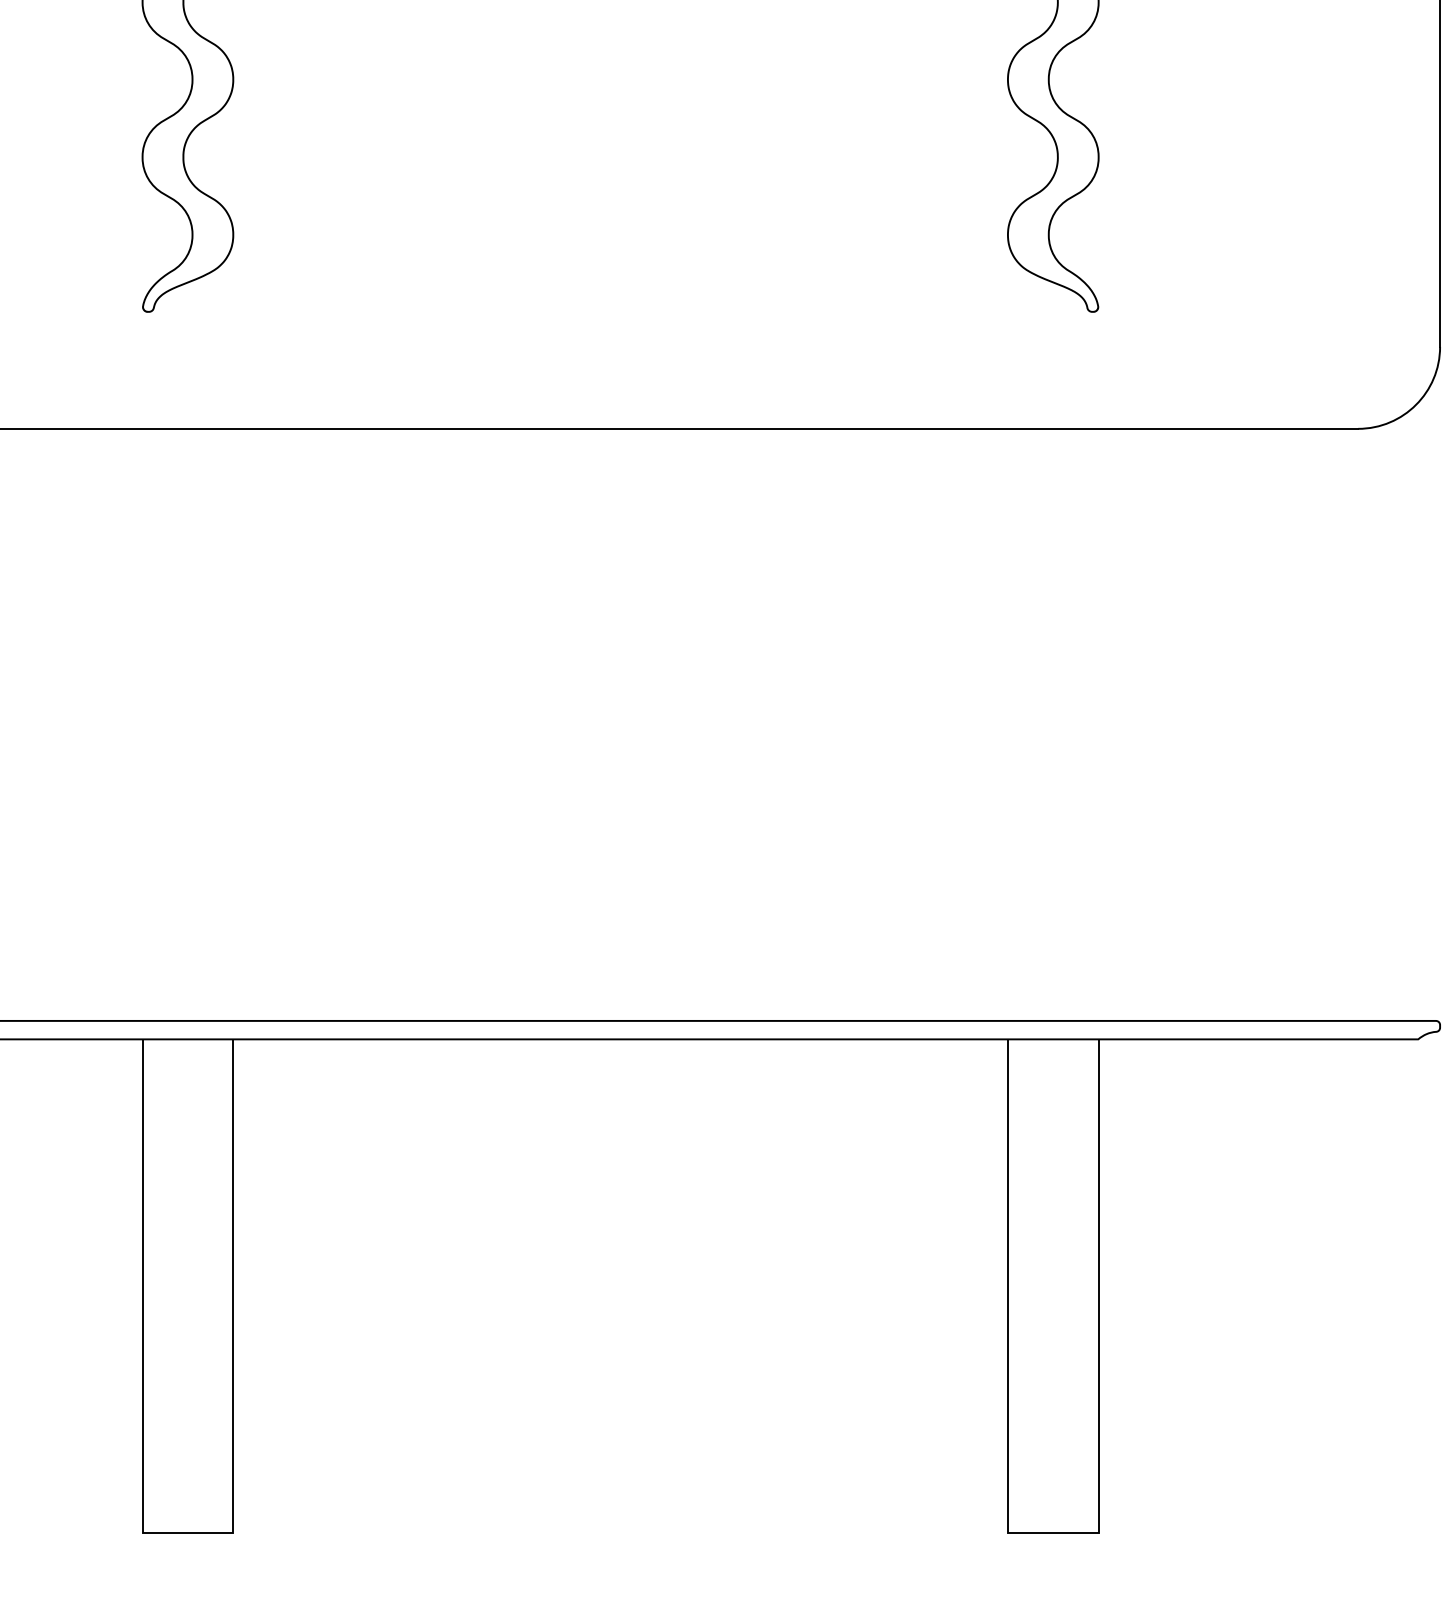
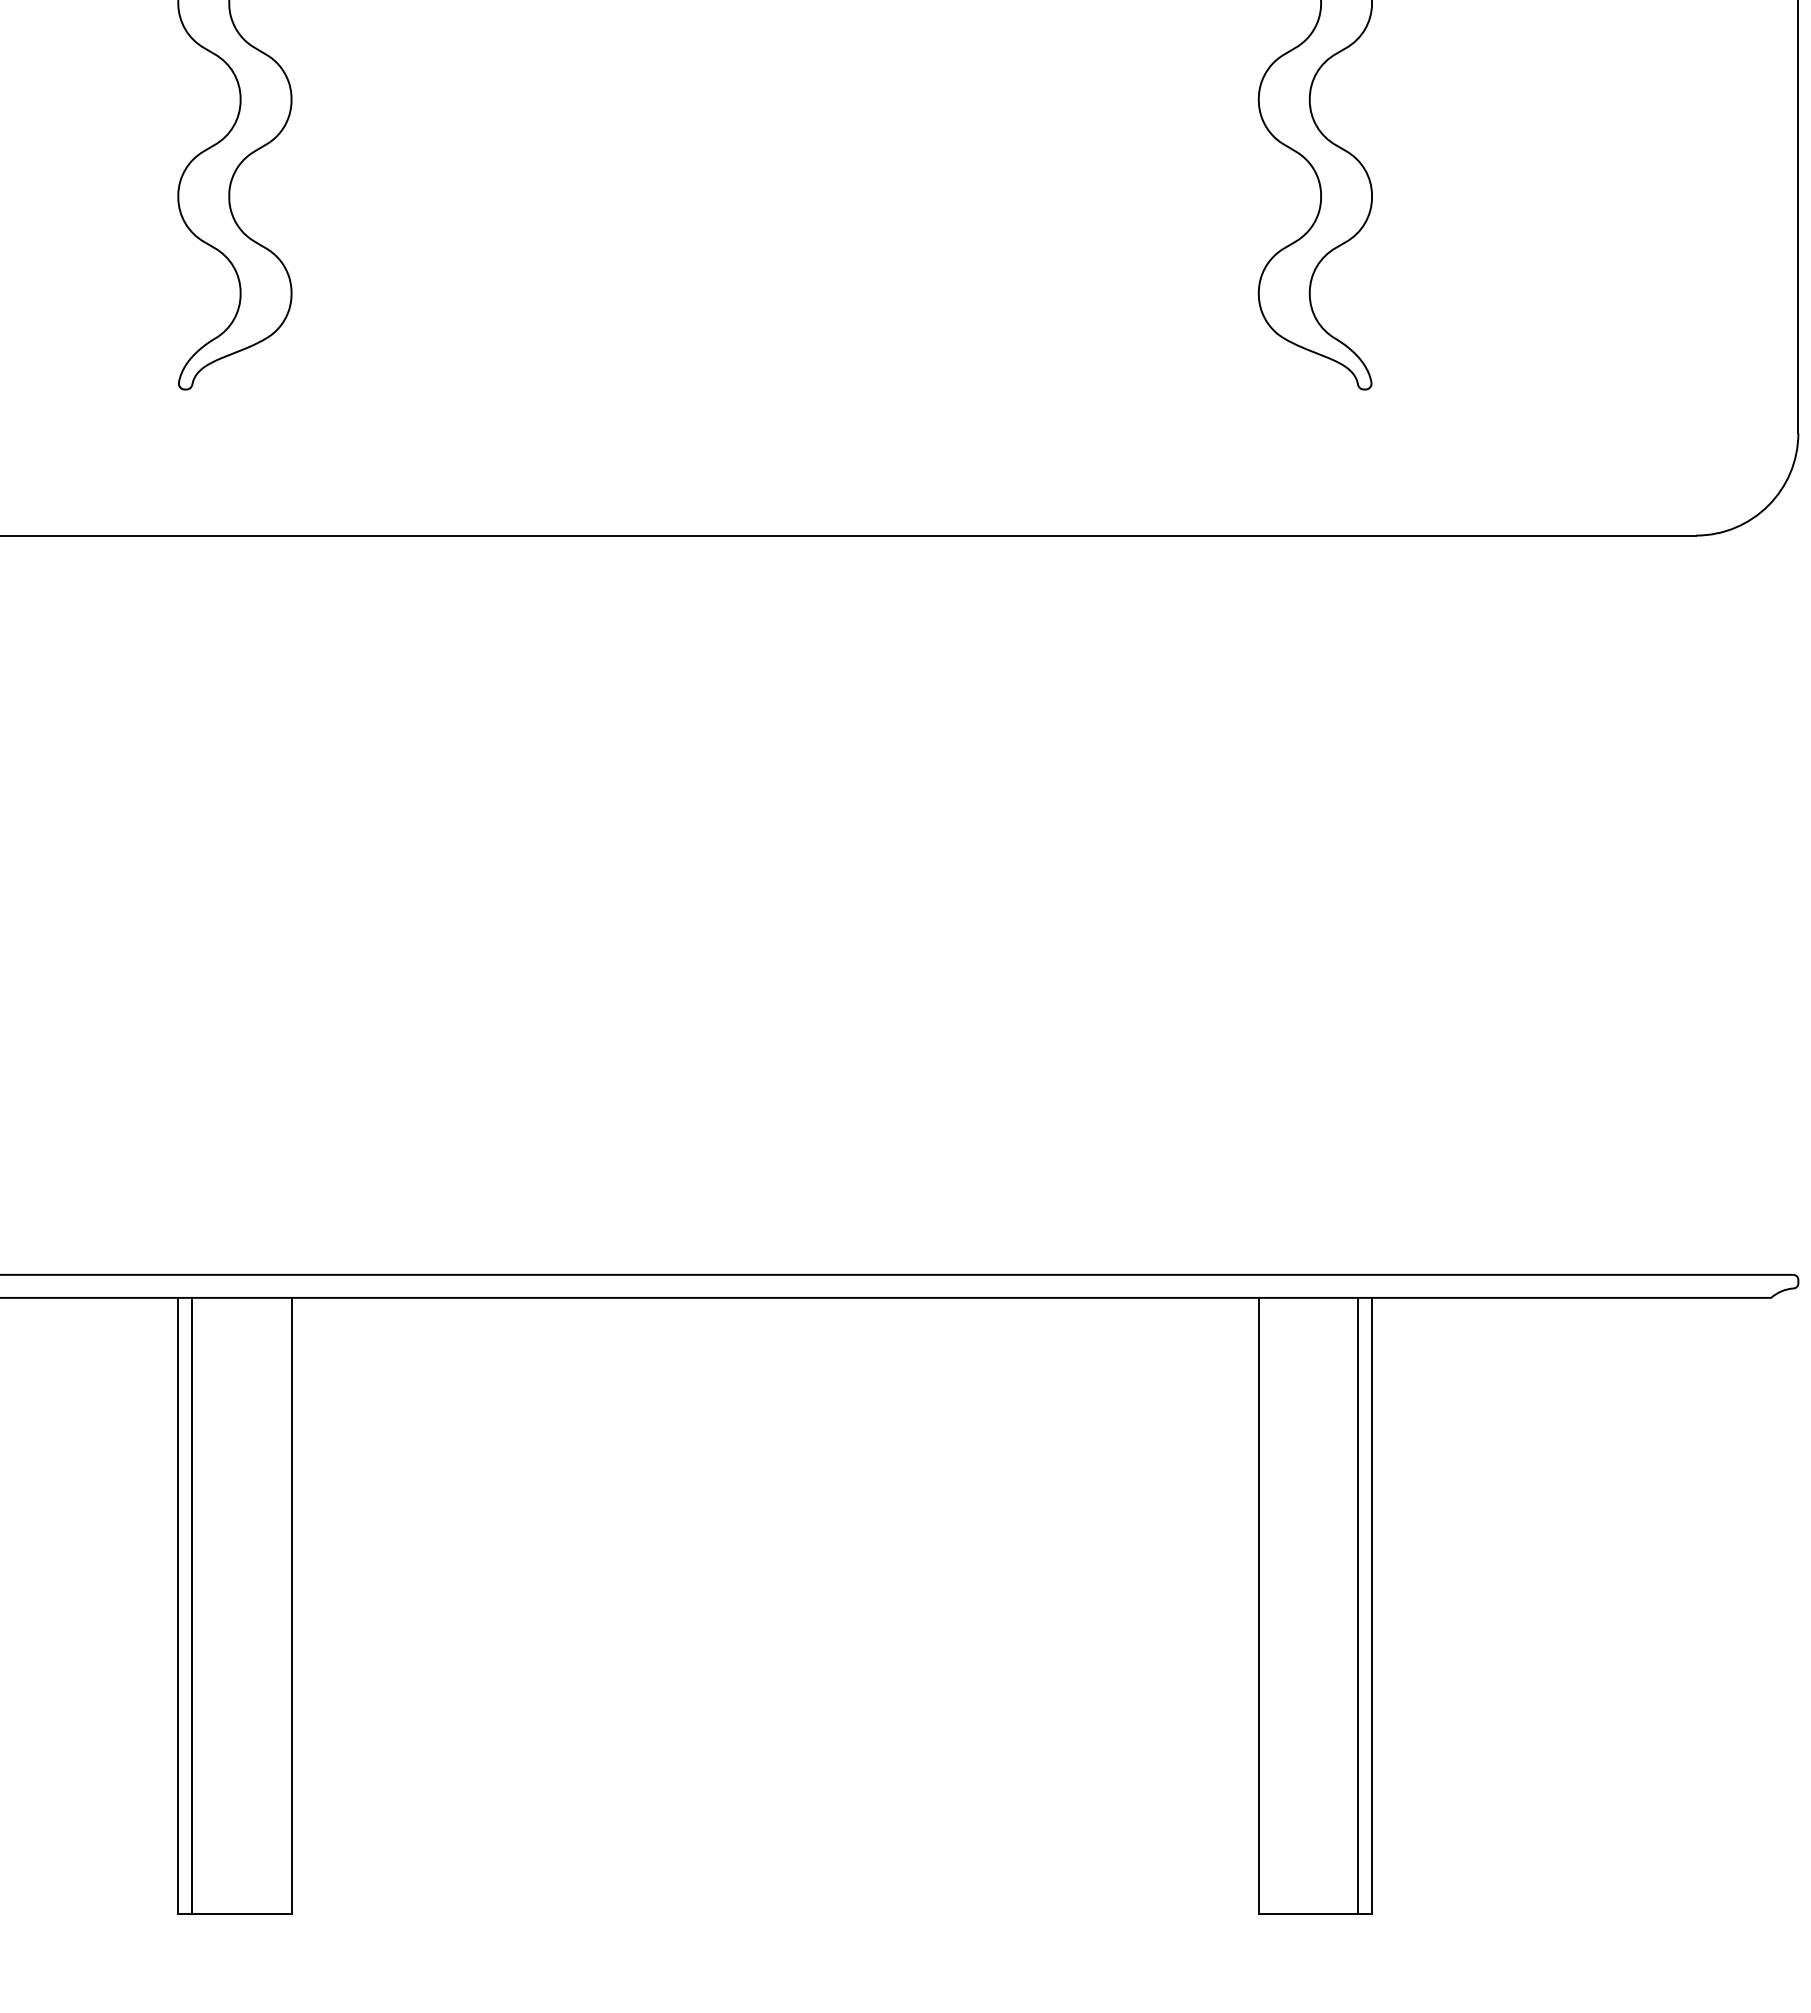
line: (153, 1285) -> (192, 1605), added
line: (1087, 1285) -> (1357, 1605), added

